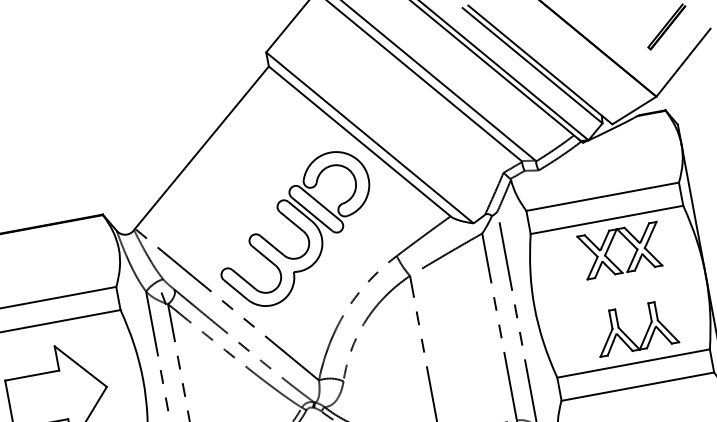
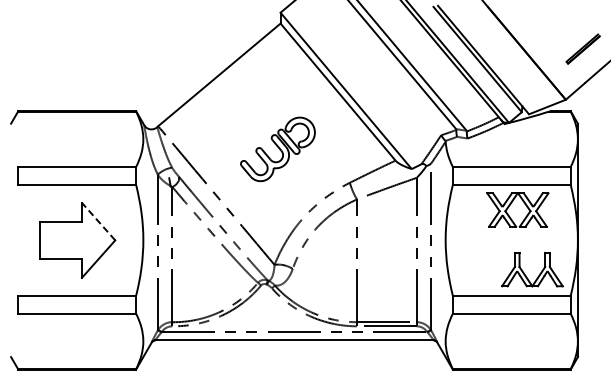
part: (295, 230) -> (277, 149), size x0.6
part: (645, 331) -> (539, 273), moved
line: (80, 366) -> (98, 221), solid -> dashed

